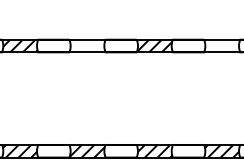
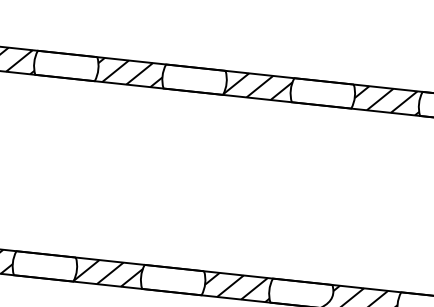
hatch: (87, 45) -> (130, 71), added
hatch: (222, 45) -> (387, 99), added

